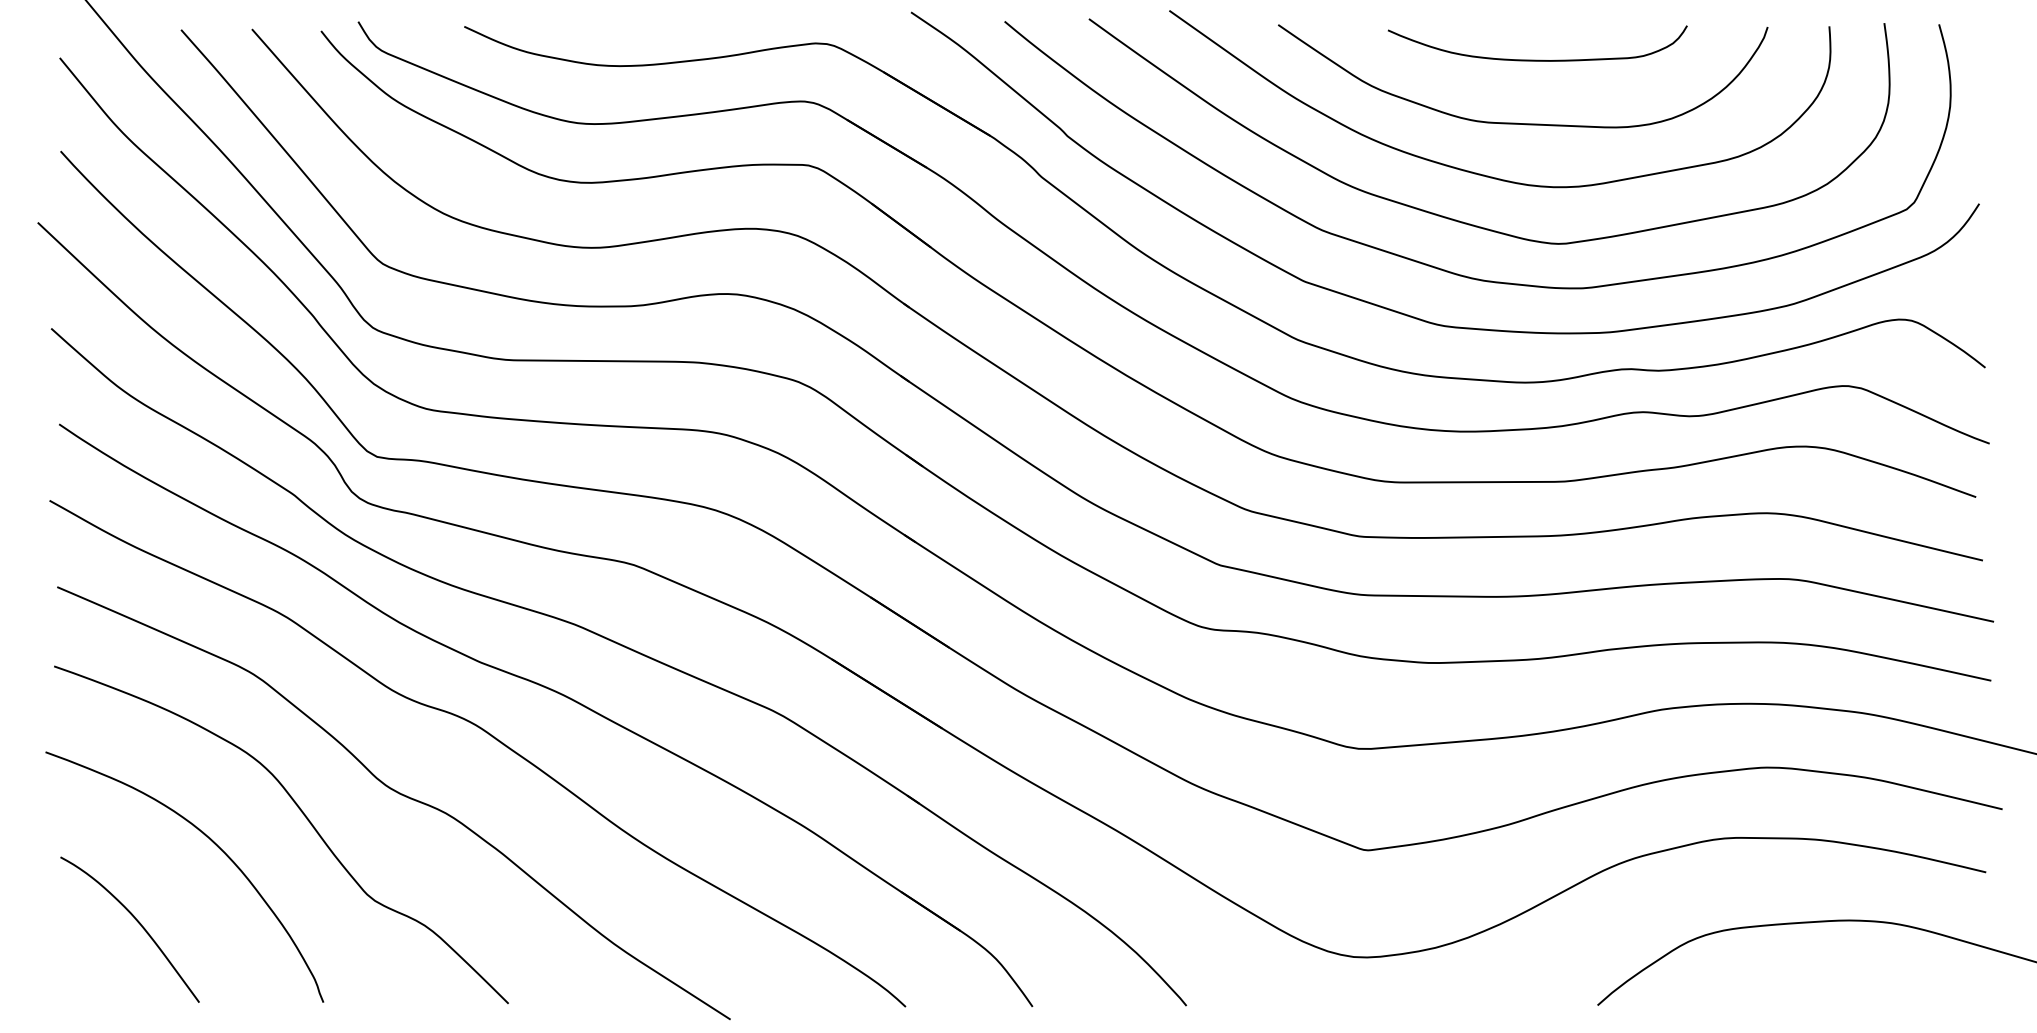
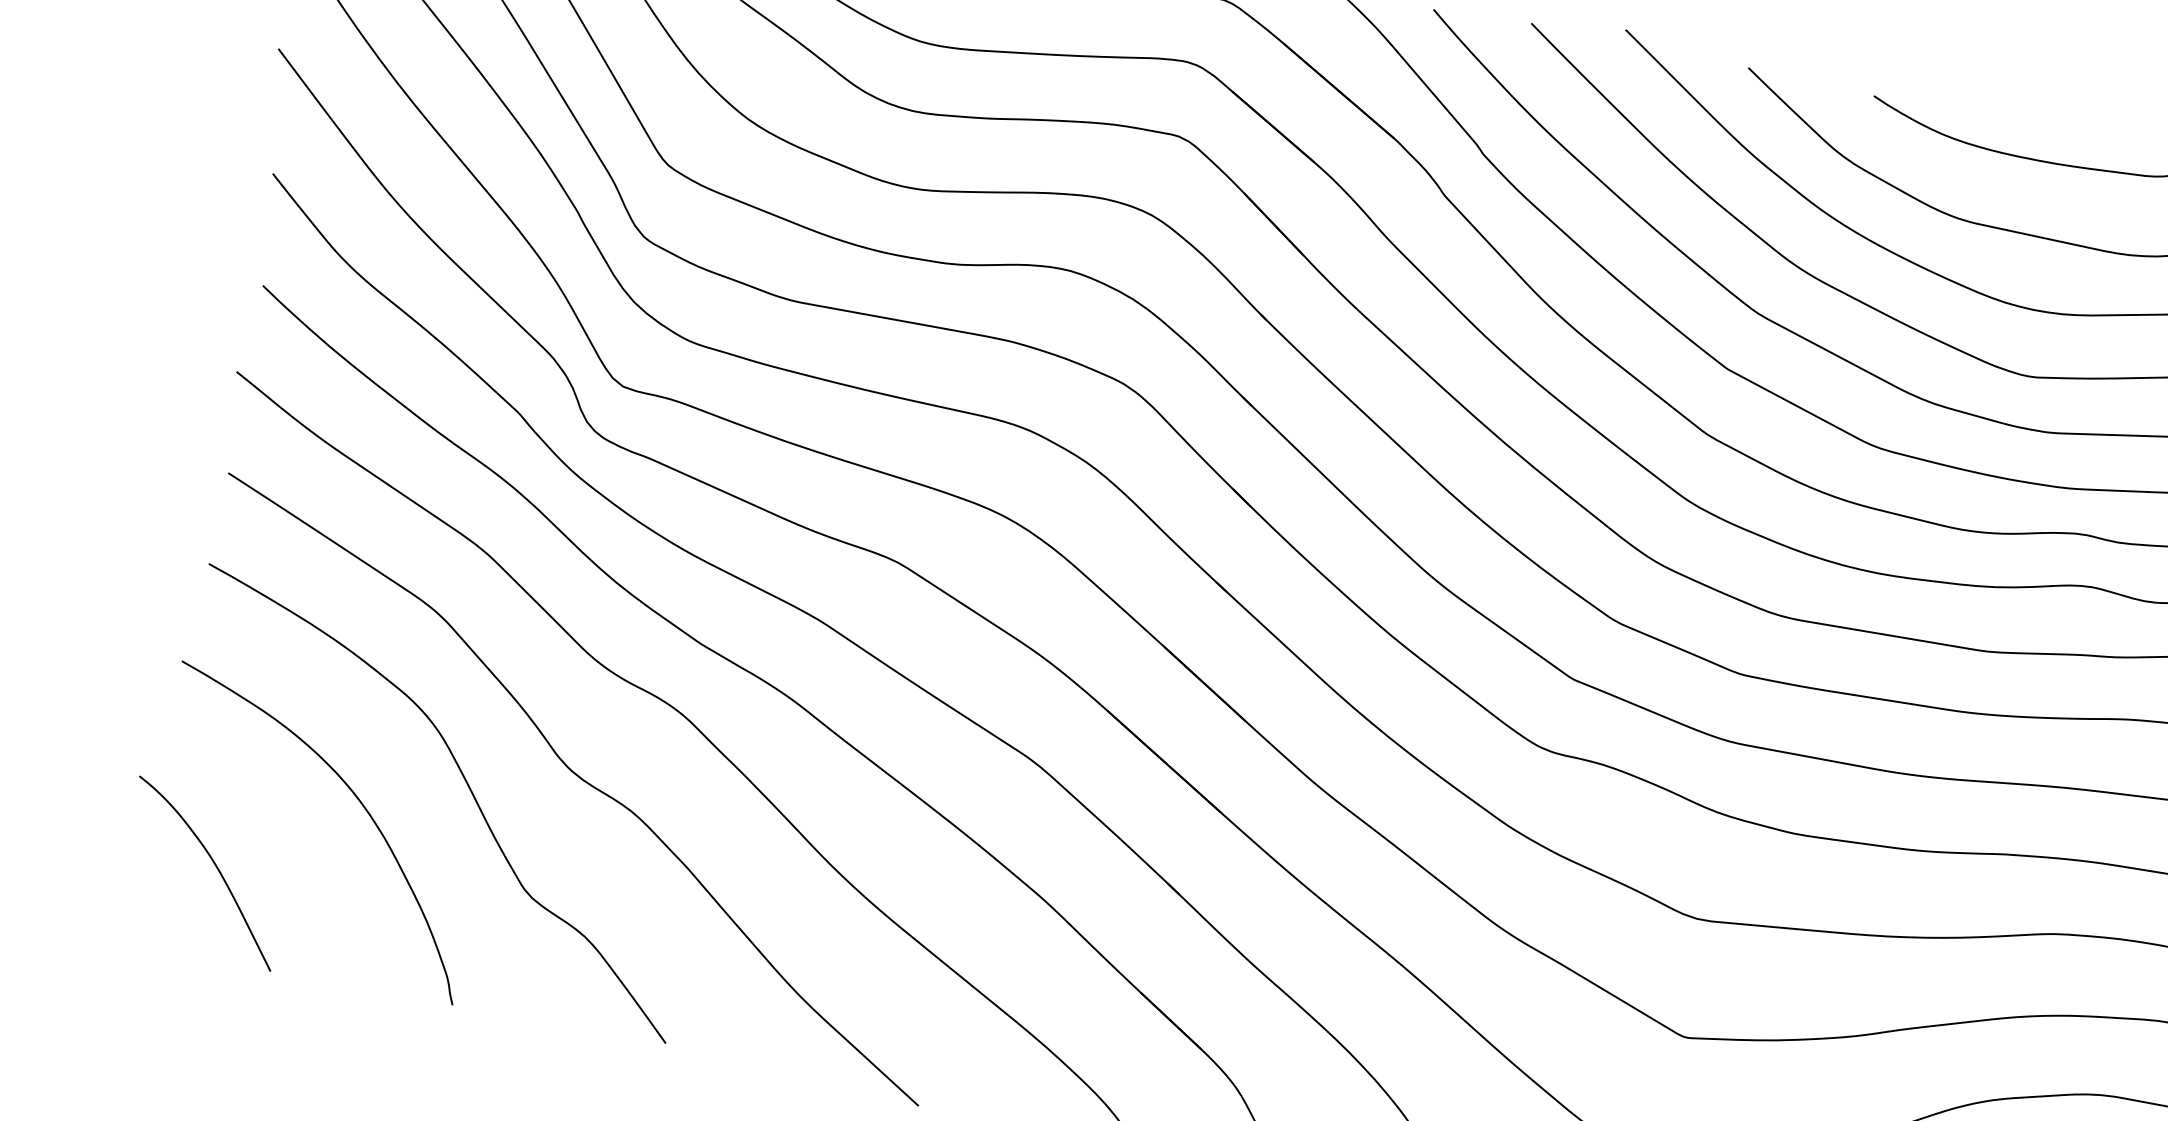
curve: (136, 921) -> (214, 865), moved

